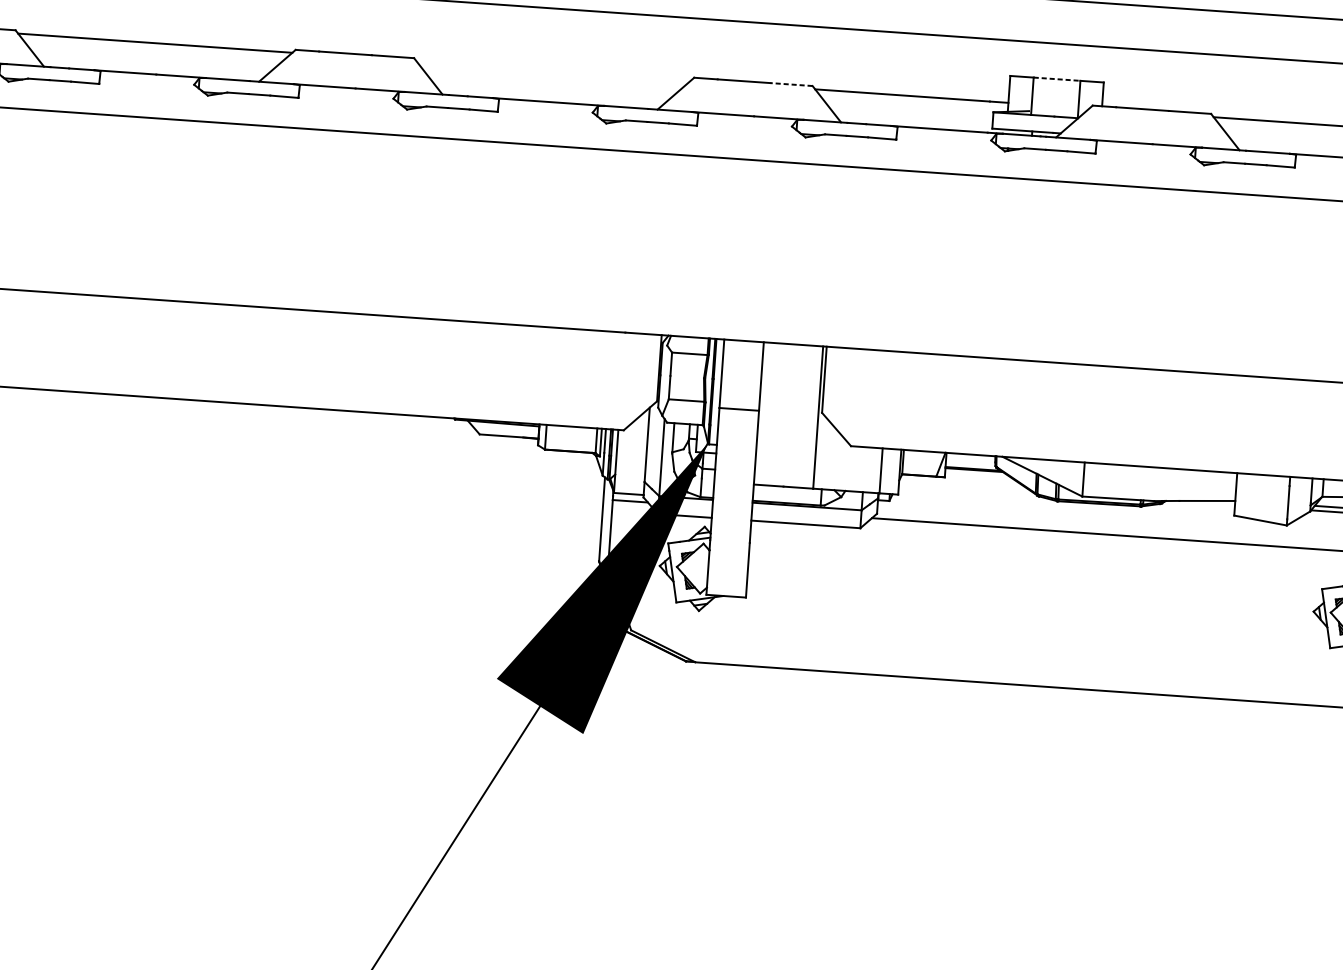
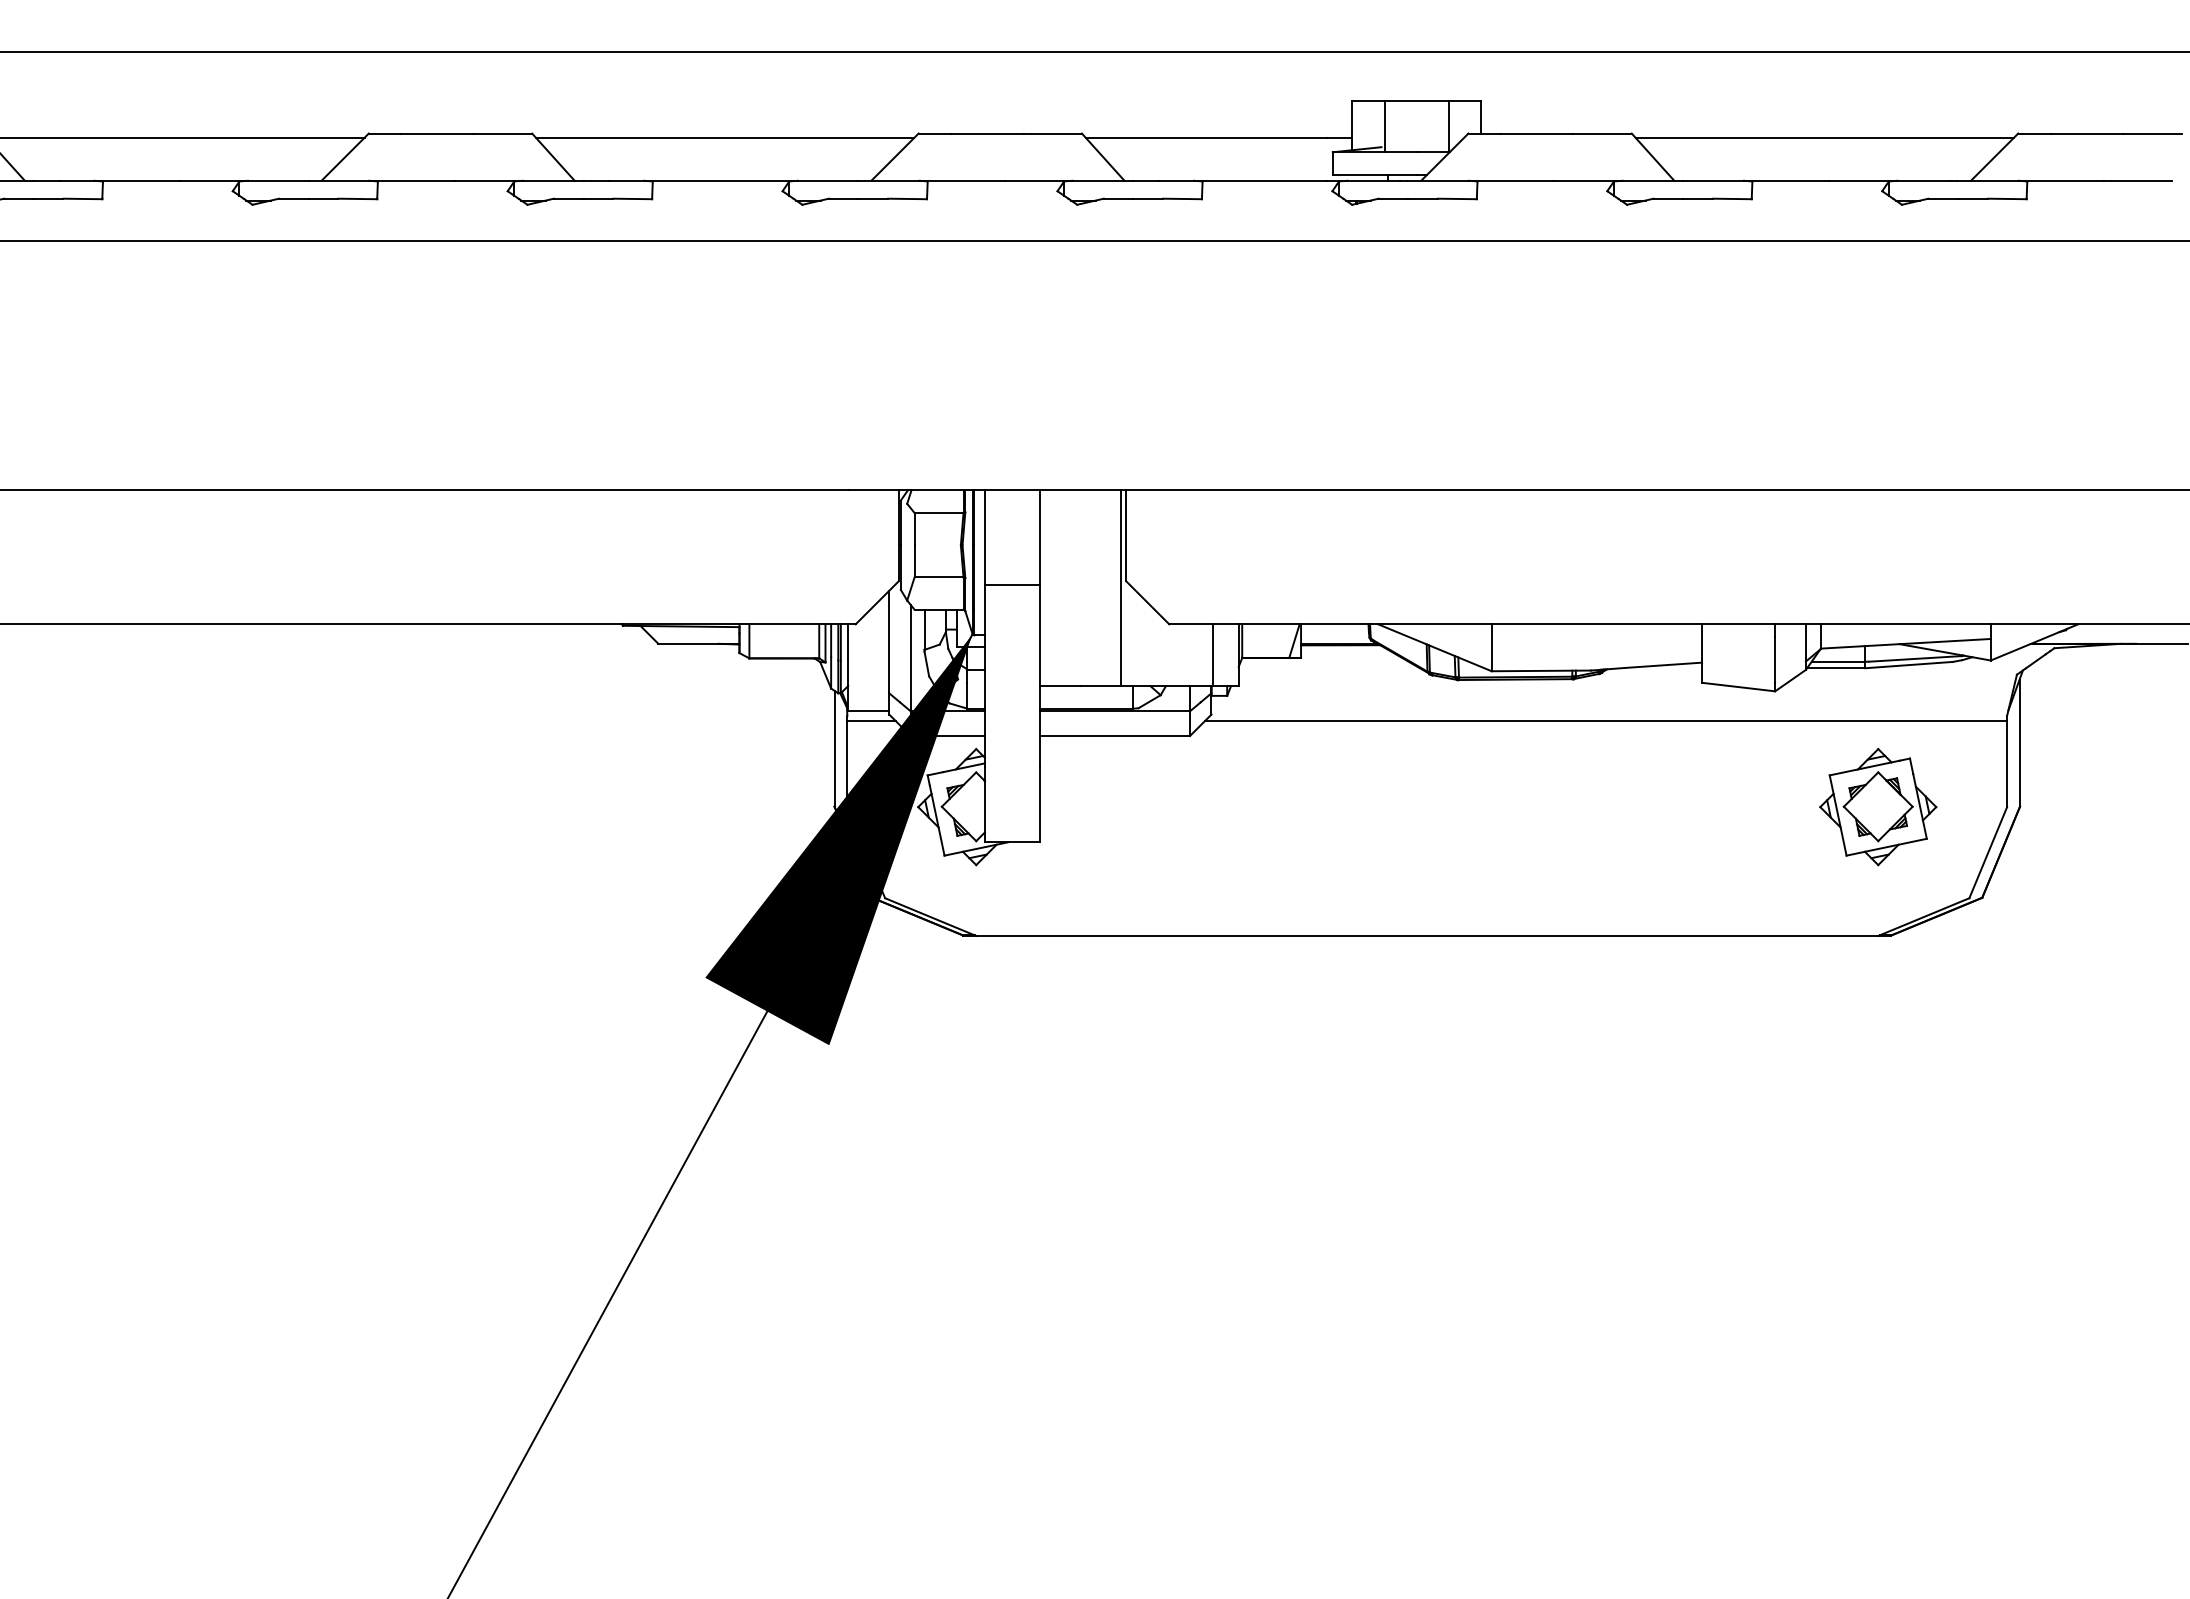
line: (553, 70) -> (724, 137), added
line: (1057, 79) -> (1417, 100), dashed -> solid
line: (791, 84) -> (1052, 133), dashed -> solid

